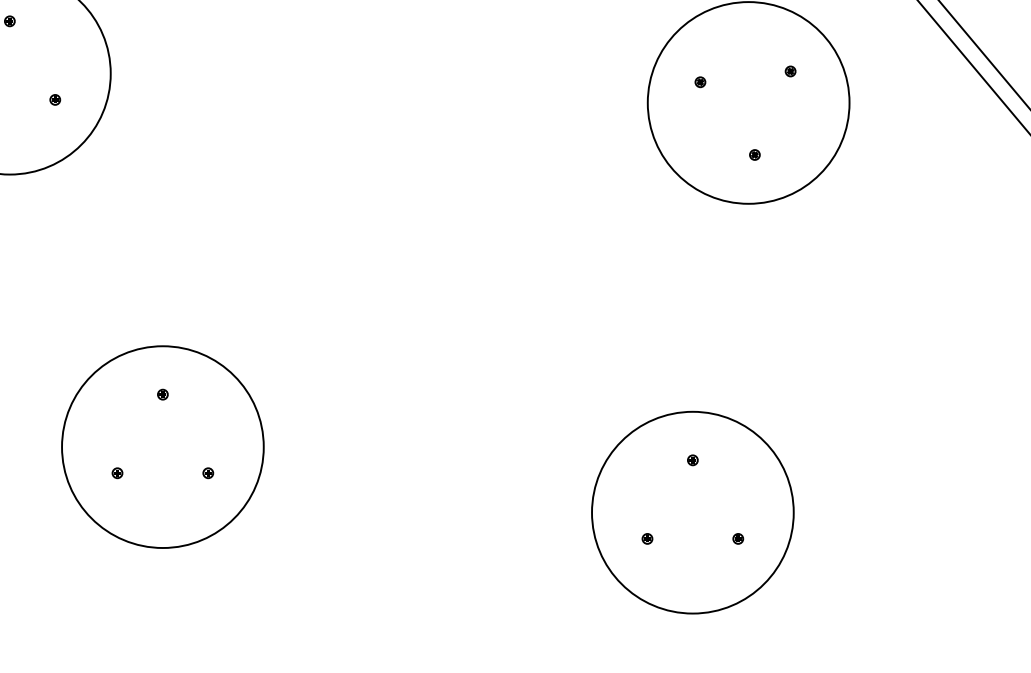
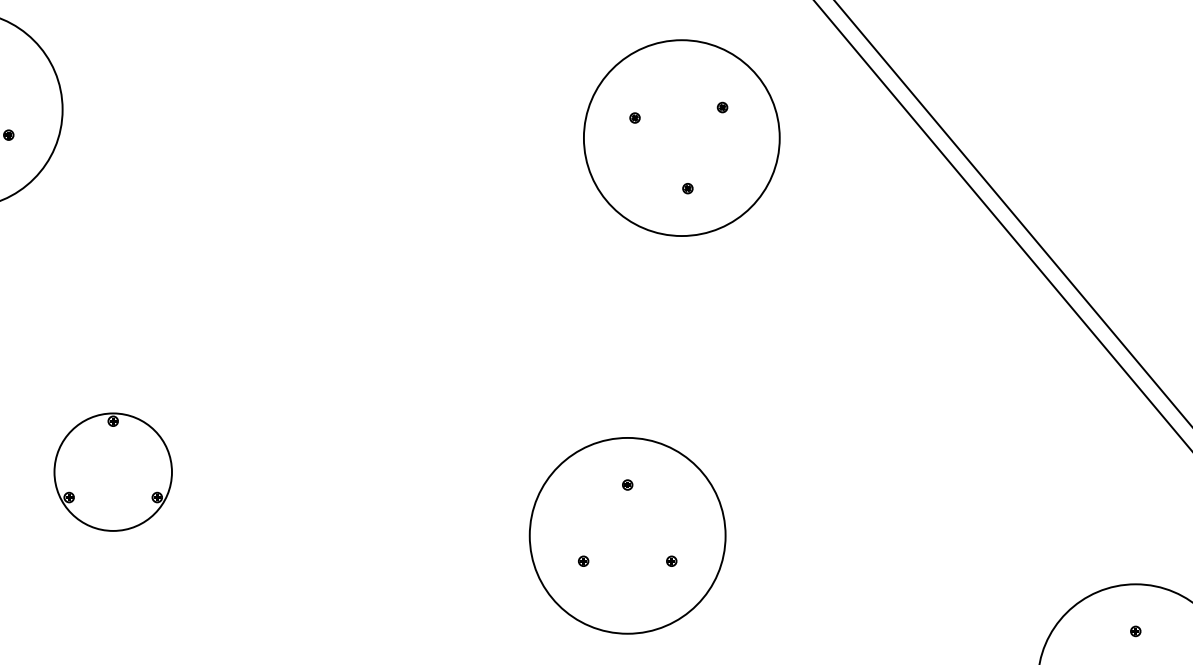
circle: (163, 447) -> (113, 472), size x0.6

